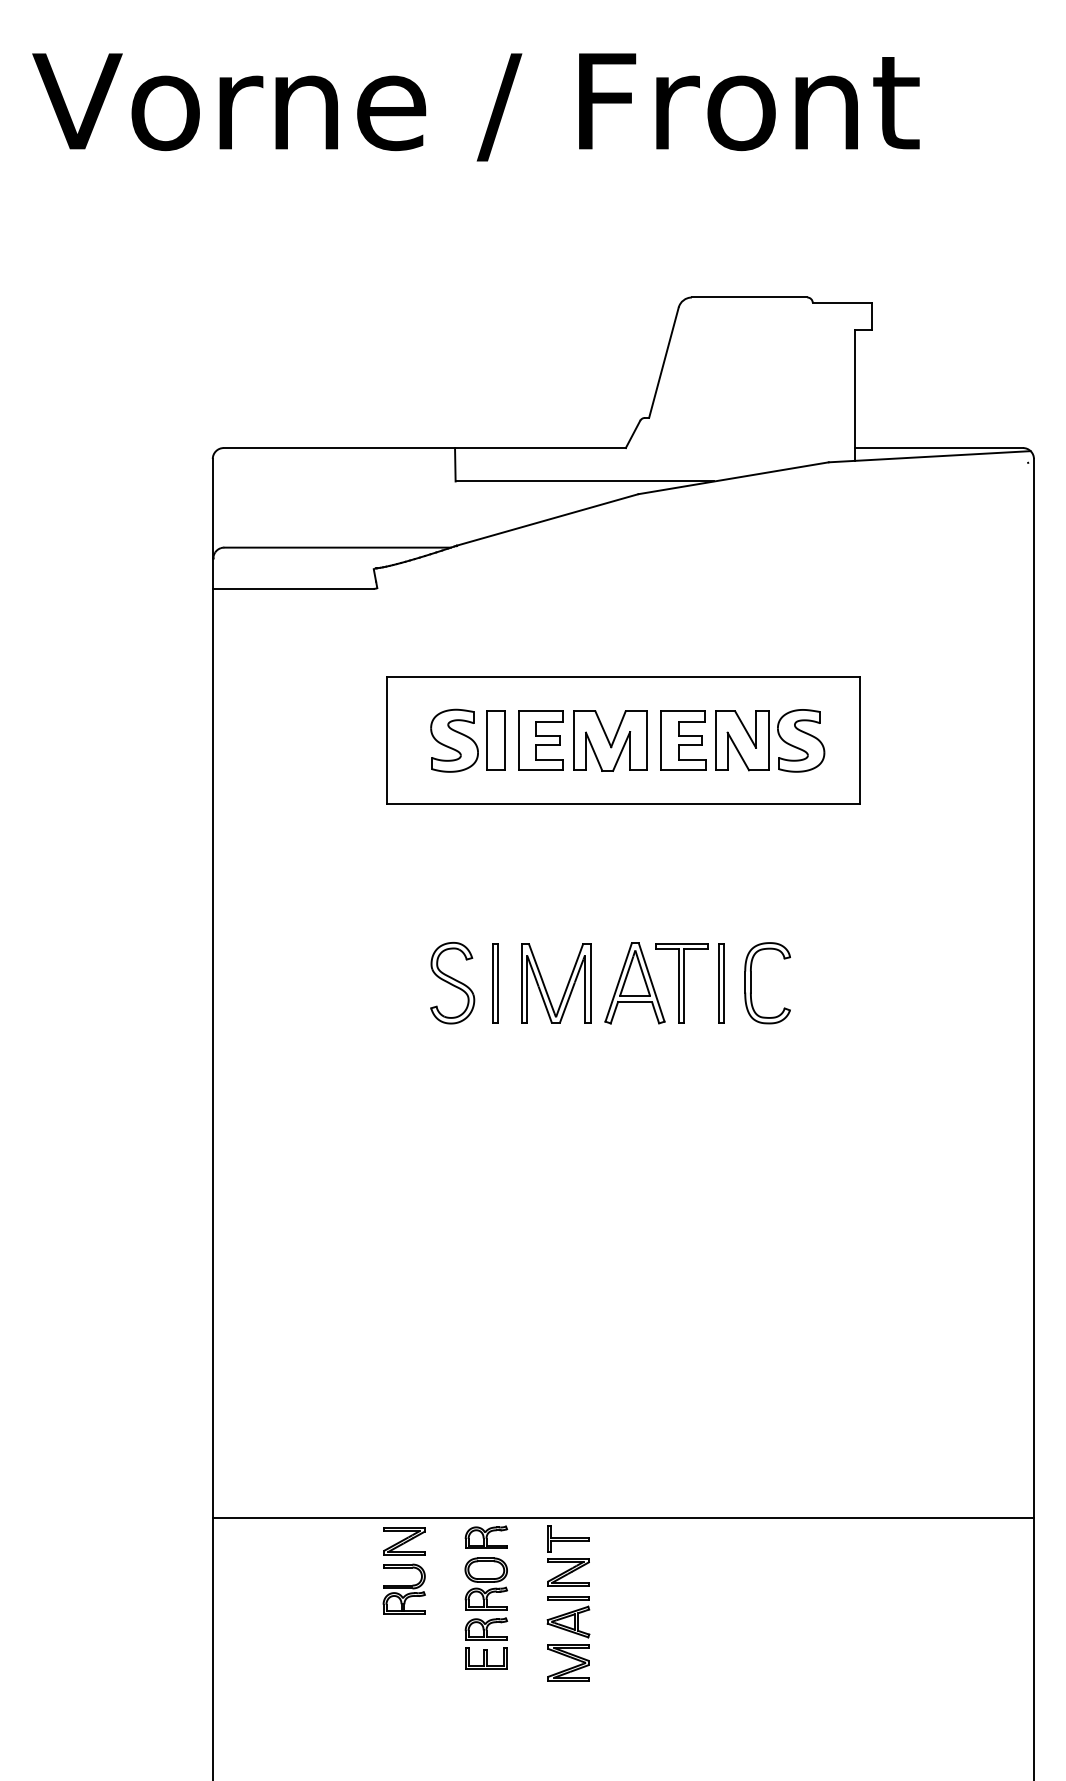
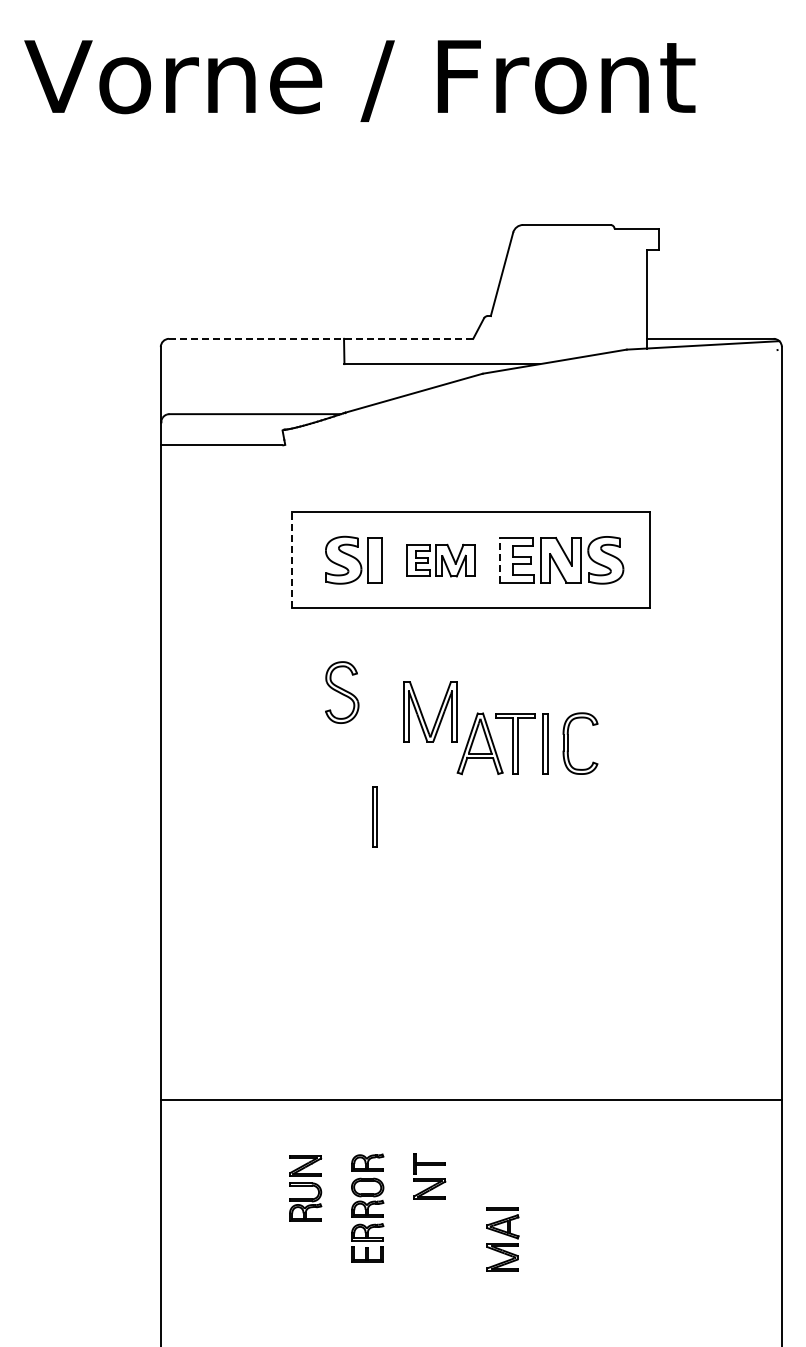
line: (425, 447) -> (321, 338), solid -> dashed
line: (386, 739) -> (292, 559), solid -> dashed
line: (660, 739) -> (499, 559), solid -> dashed
part: (582, 741) -> (440, 560), size x0.7
part: (453, 983) -> (342, 692), moved
part: (495, 983) -> (374, 816), moved
part: (565, 987) -> (437, 714), moved
line: (622, 1518) -> (470, 1100), moved
part: (568, 1638) -> (502, 1239), moved

